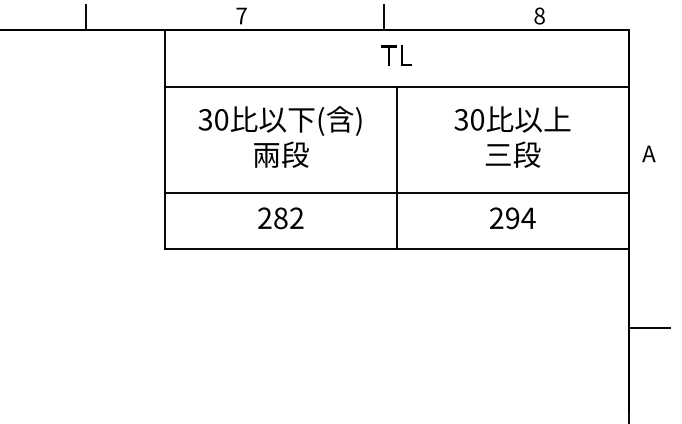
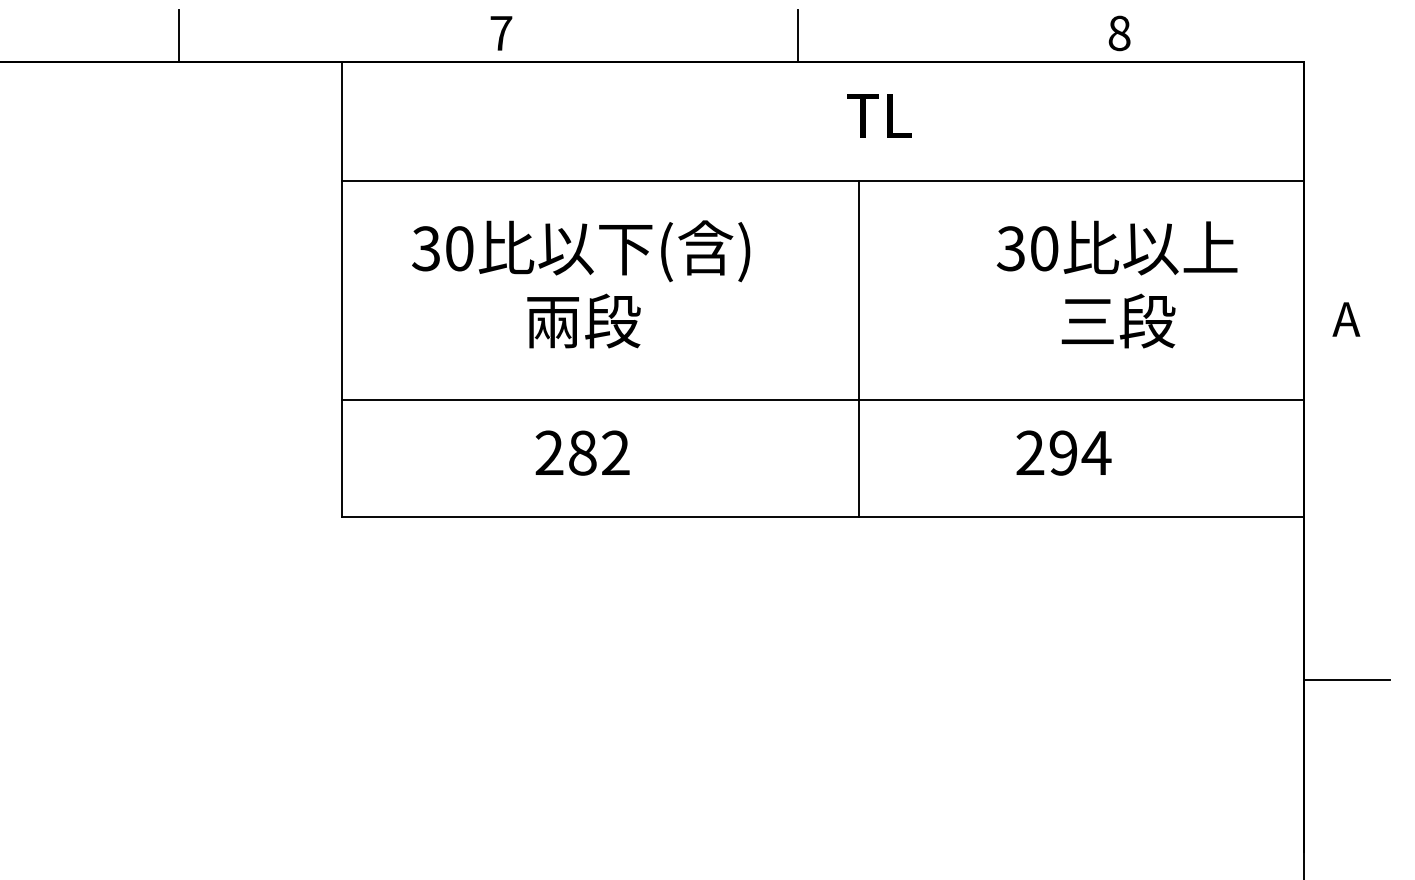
text: (396, 55) -> (878, 115), moved
text: (512, 136) -> (1117, 283), moved
line: (396, 168) -> (857, 349), moved

